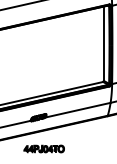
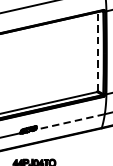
line: (103, 43) -> (97, 51), solid -> dashed
line: (77, 110) -> (69, 122), solid -> dashed

